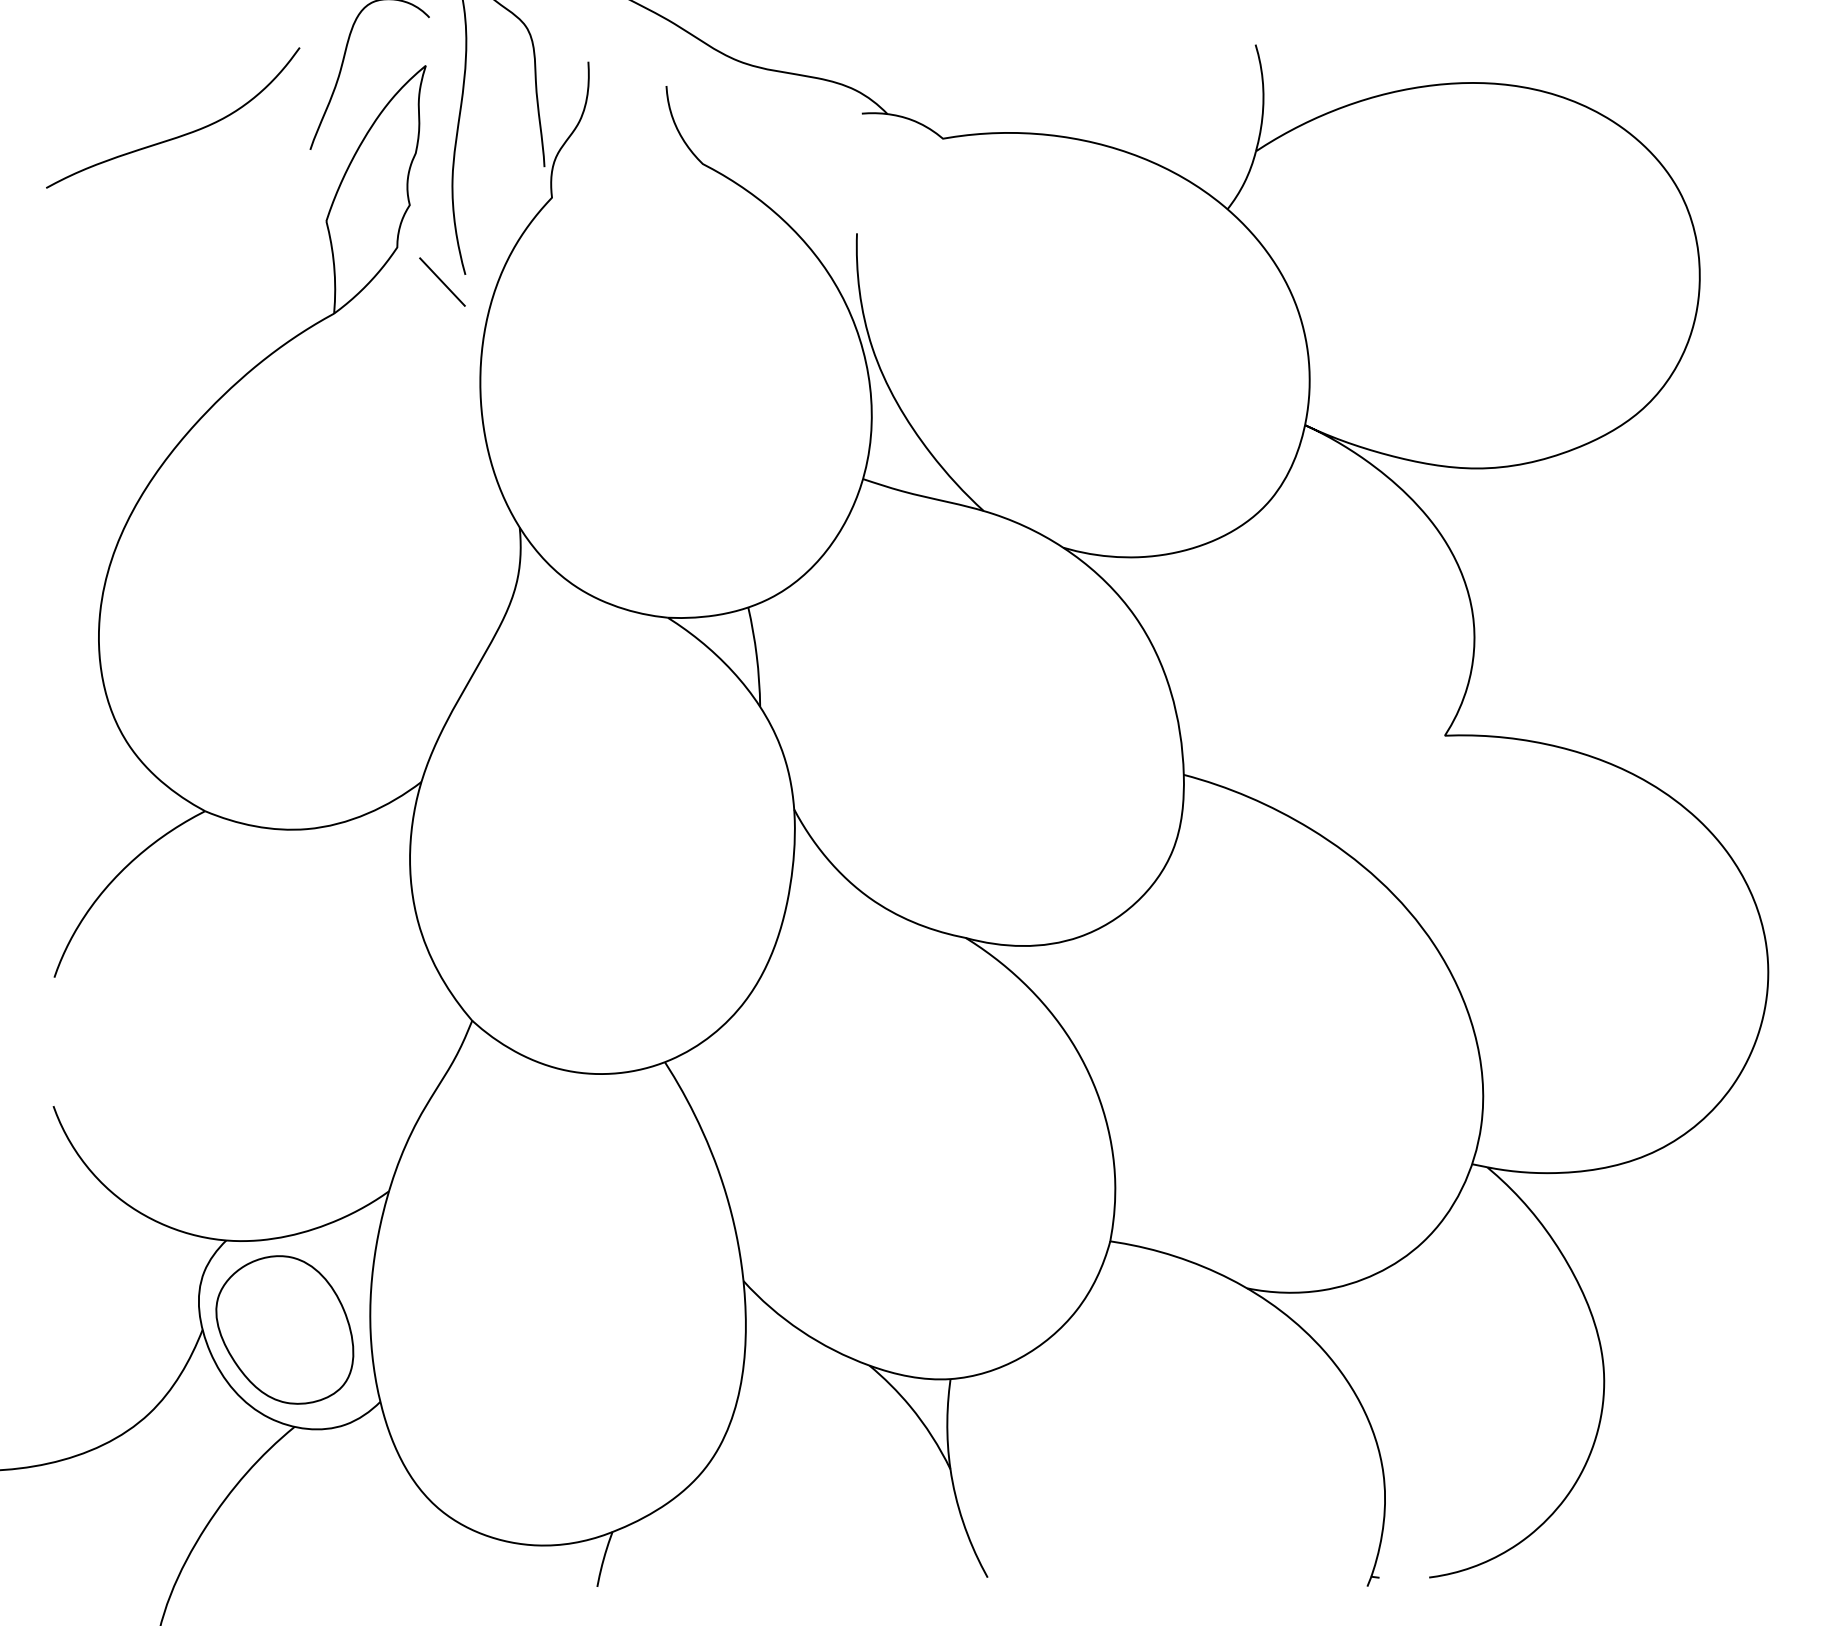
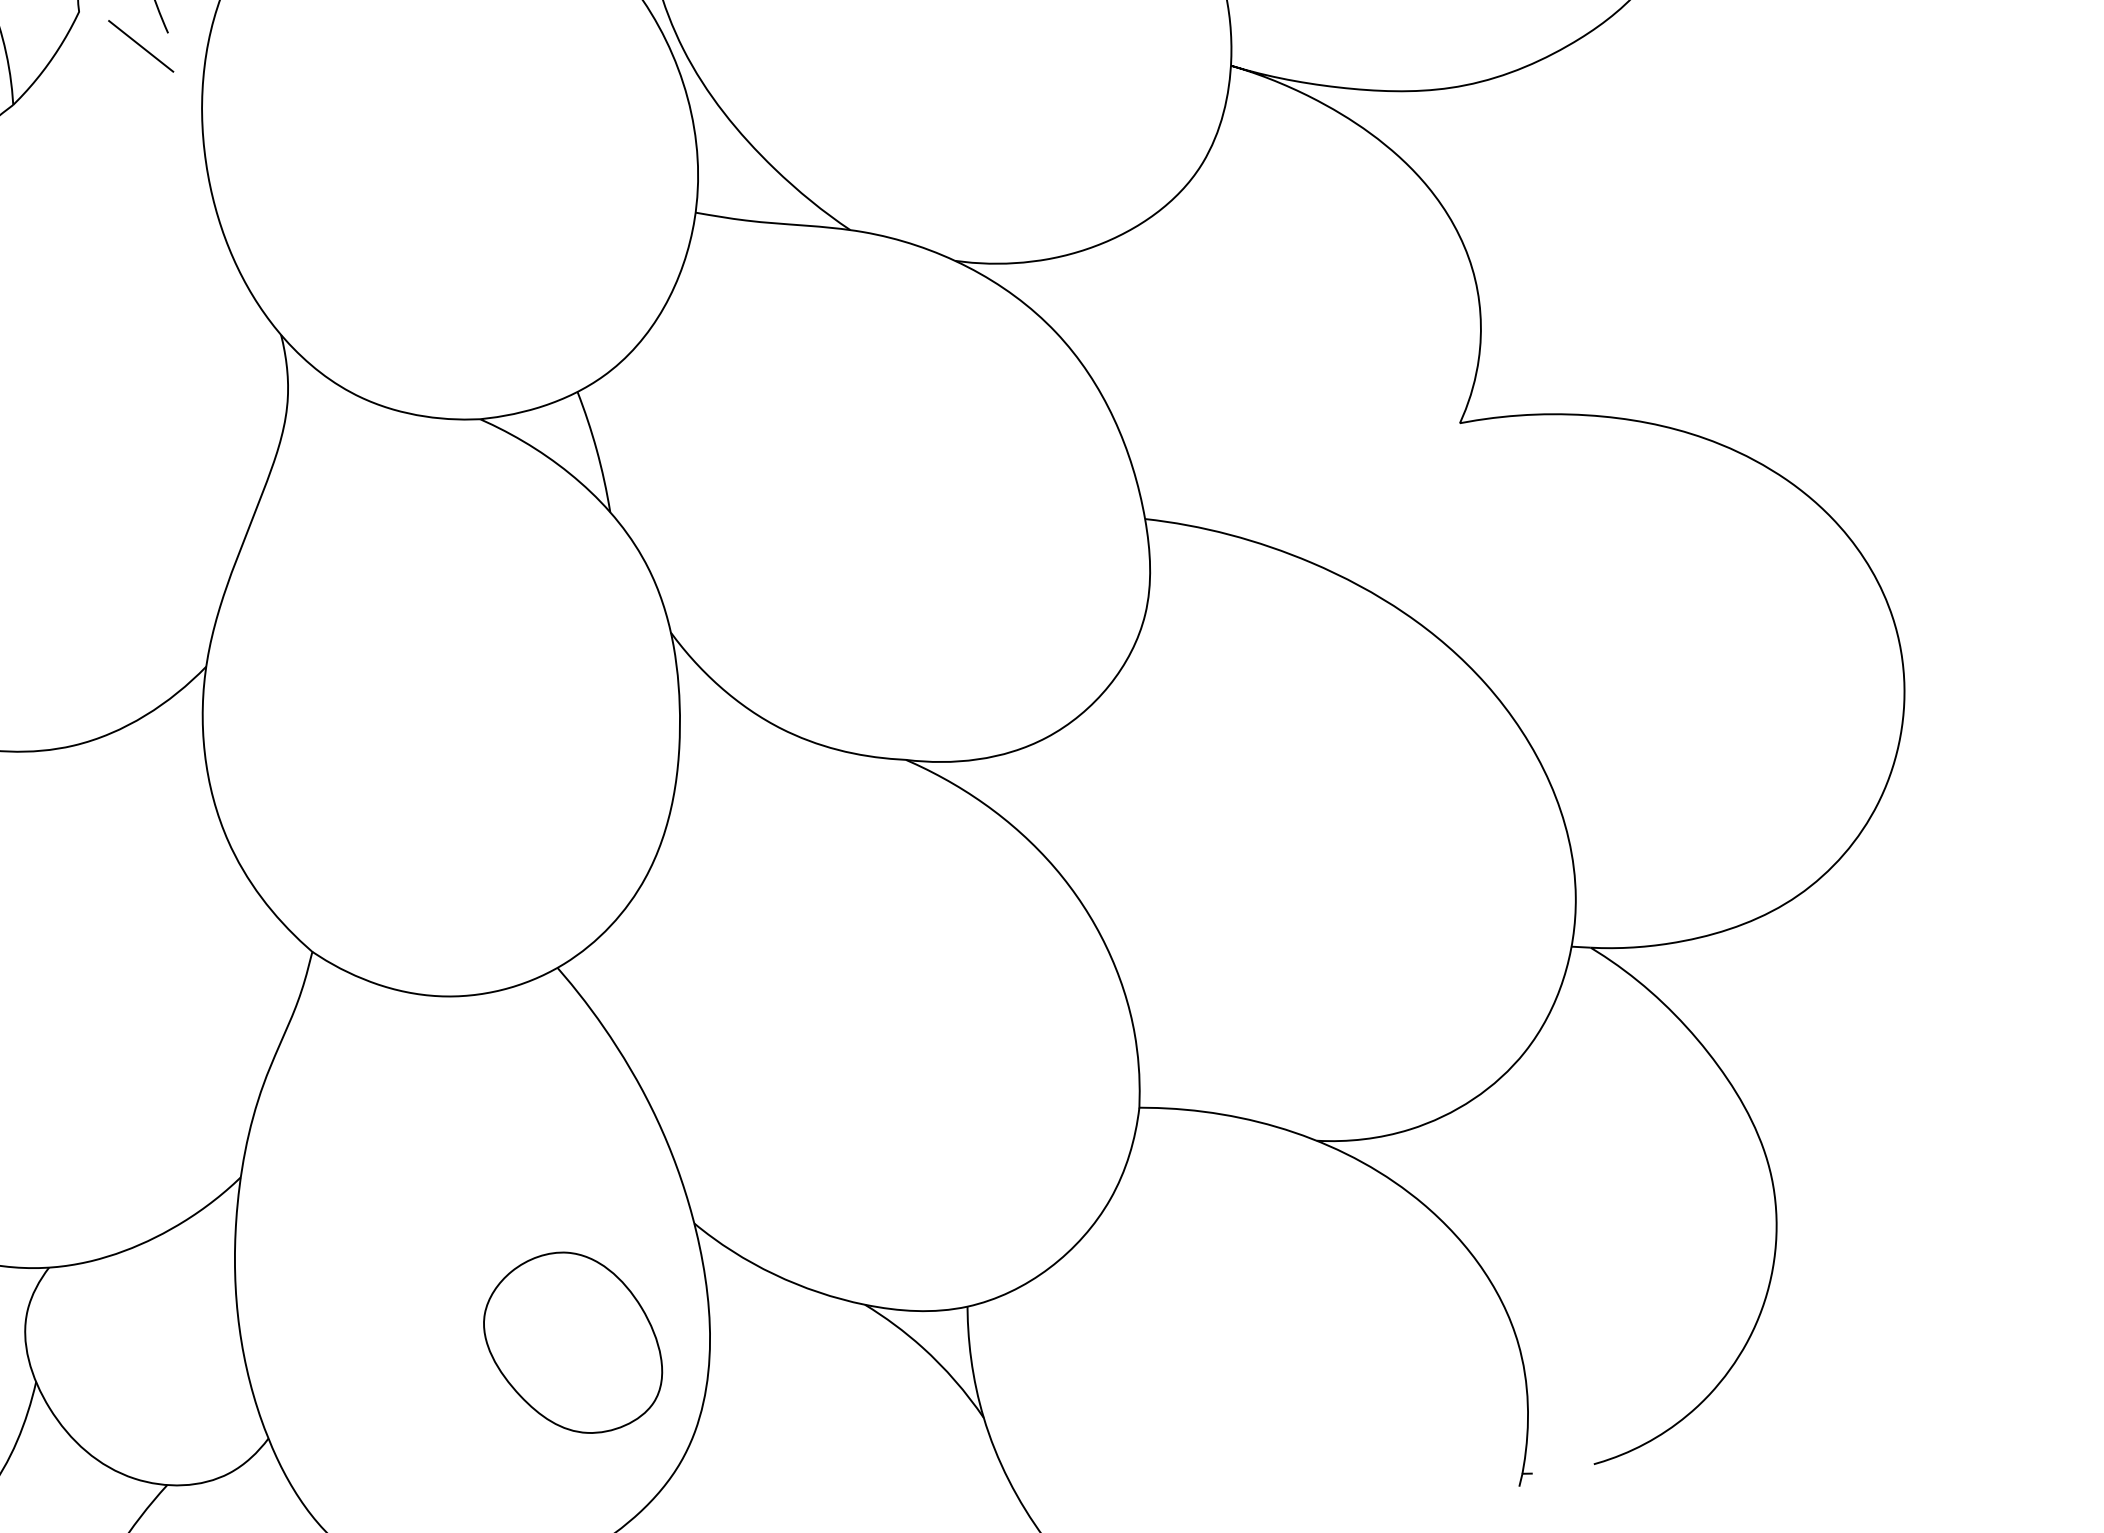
part: (284, 1329) -> (572, 1342), moved

